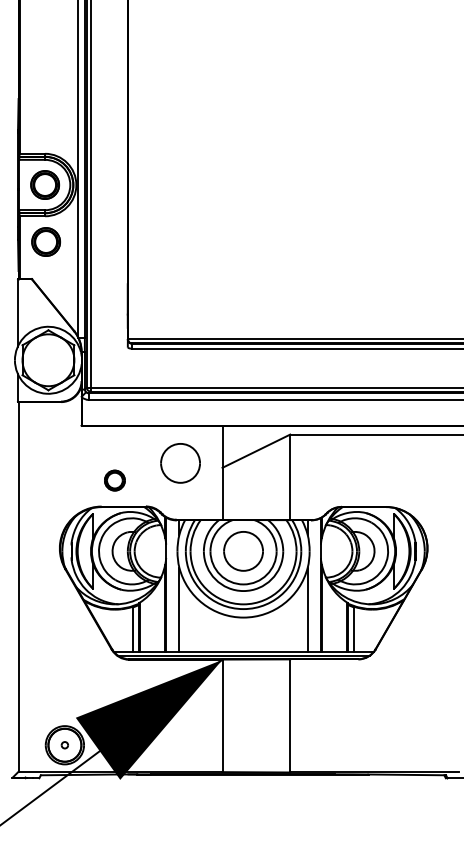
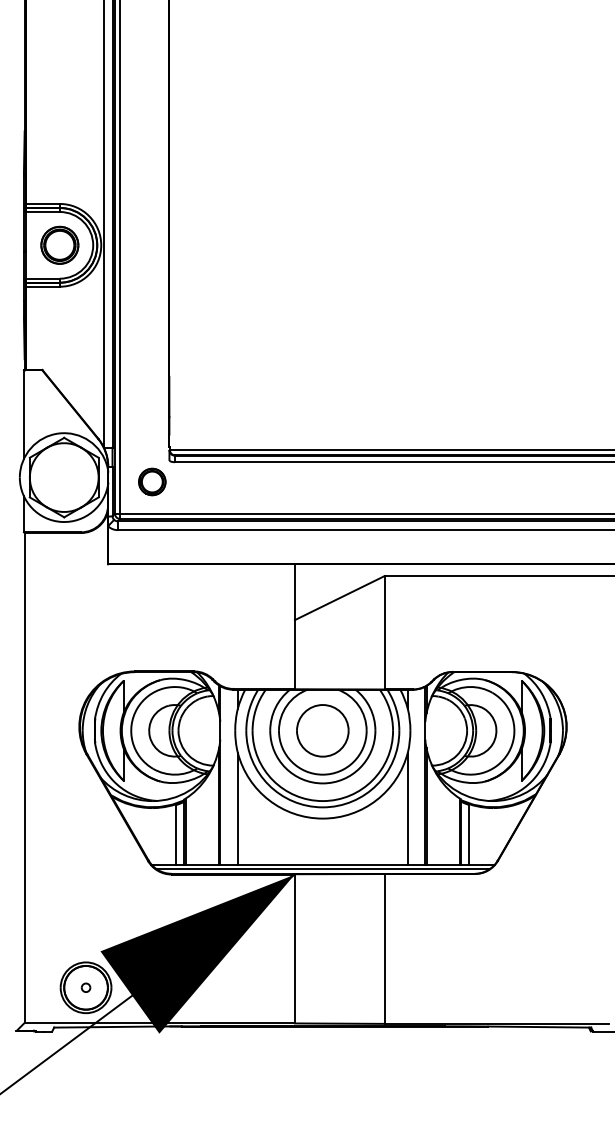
part: (45, 241) -> (60, 320), removed
part: (180, 463) -> (239, 614), removed
part: (114, 480) -> (151, 481), moved

